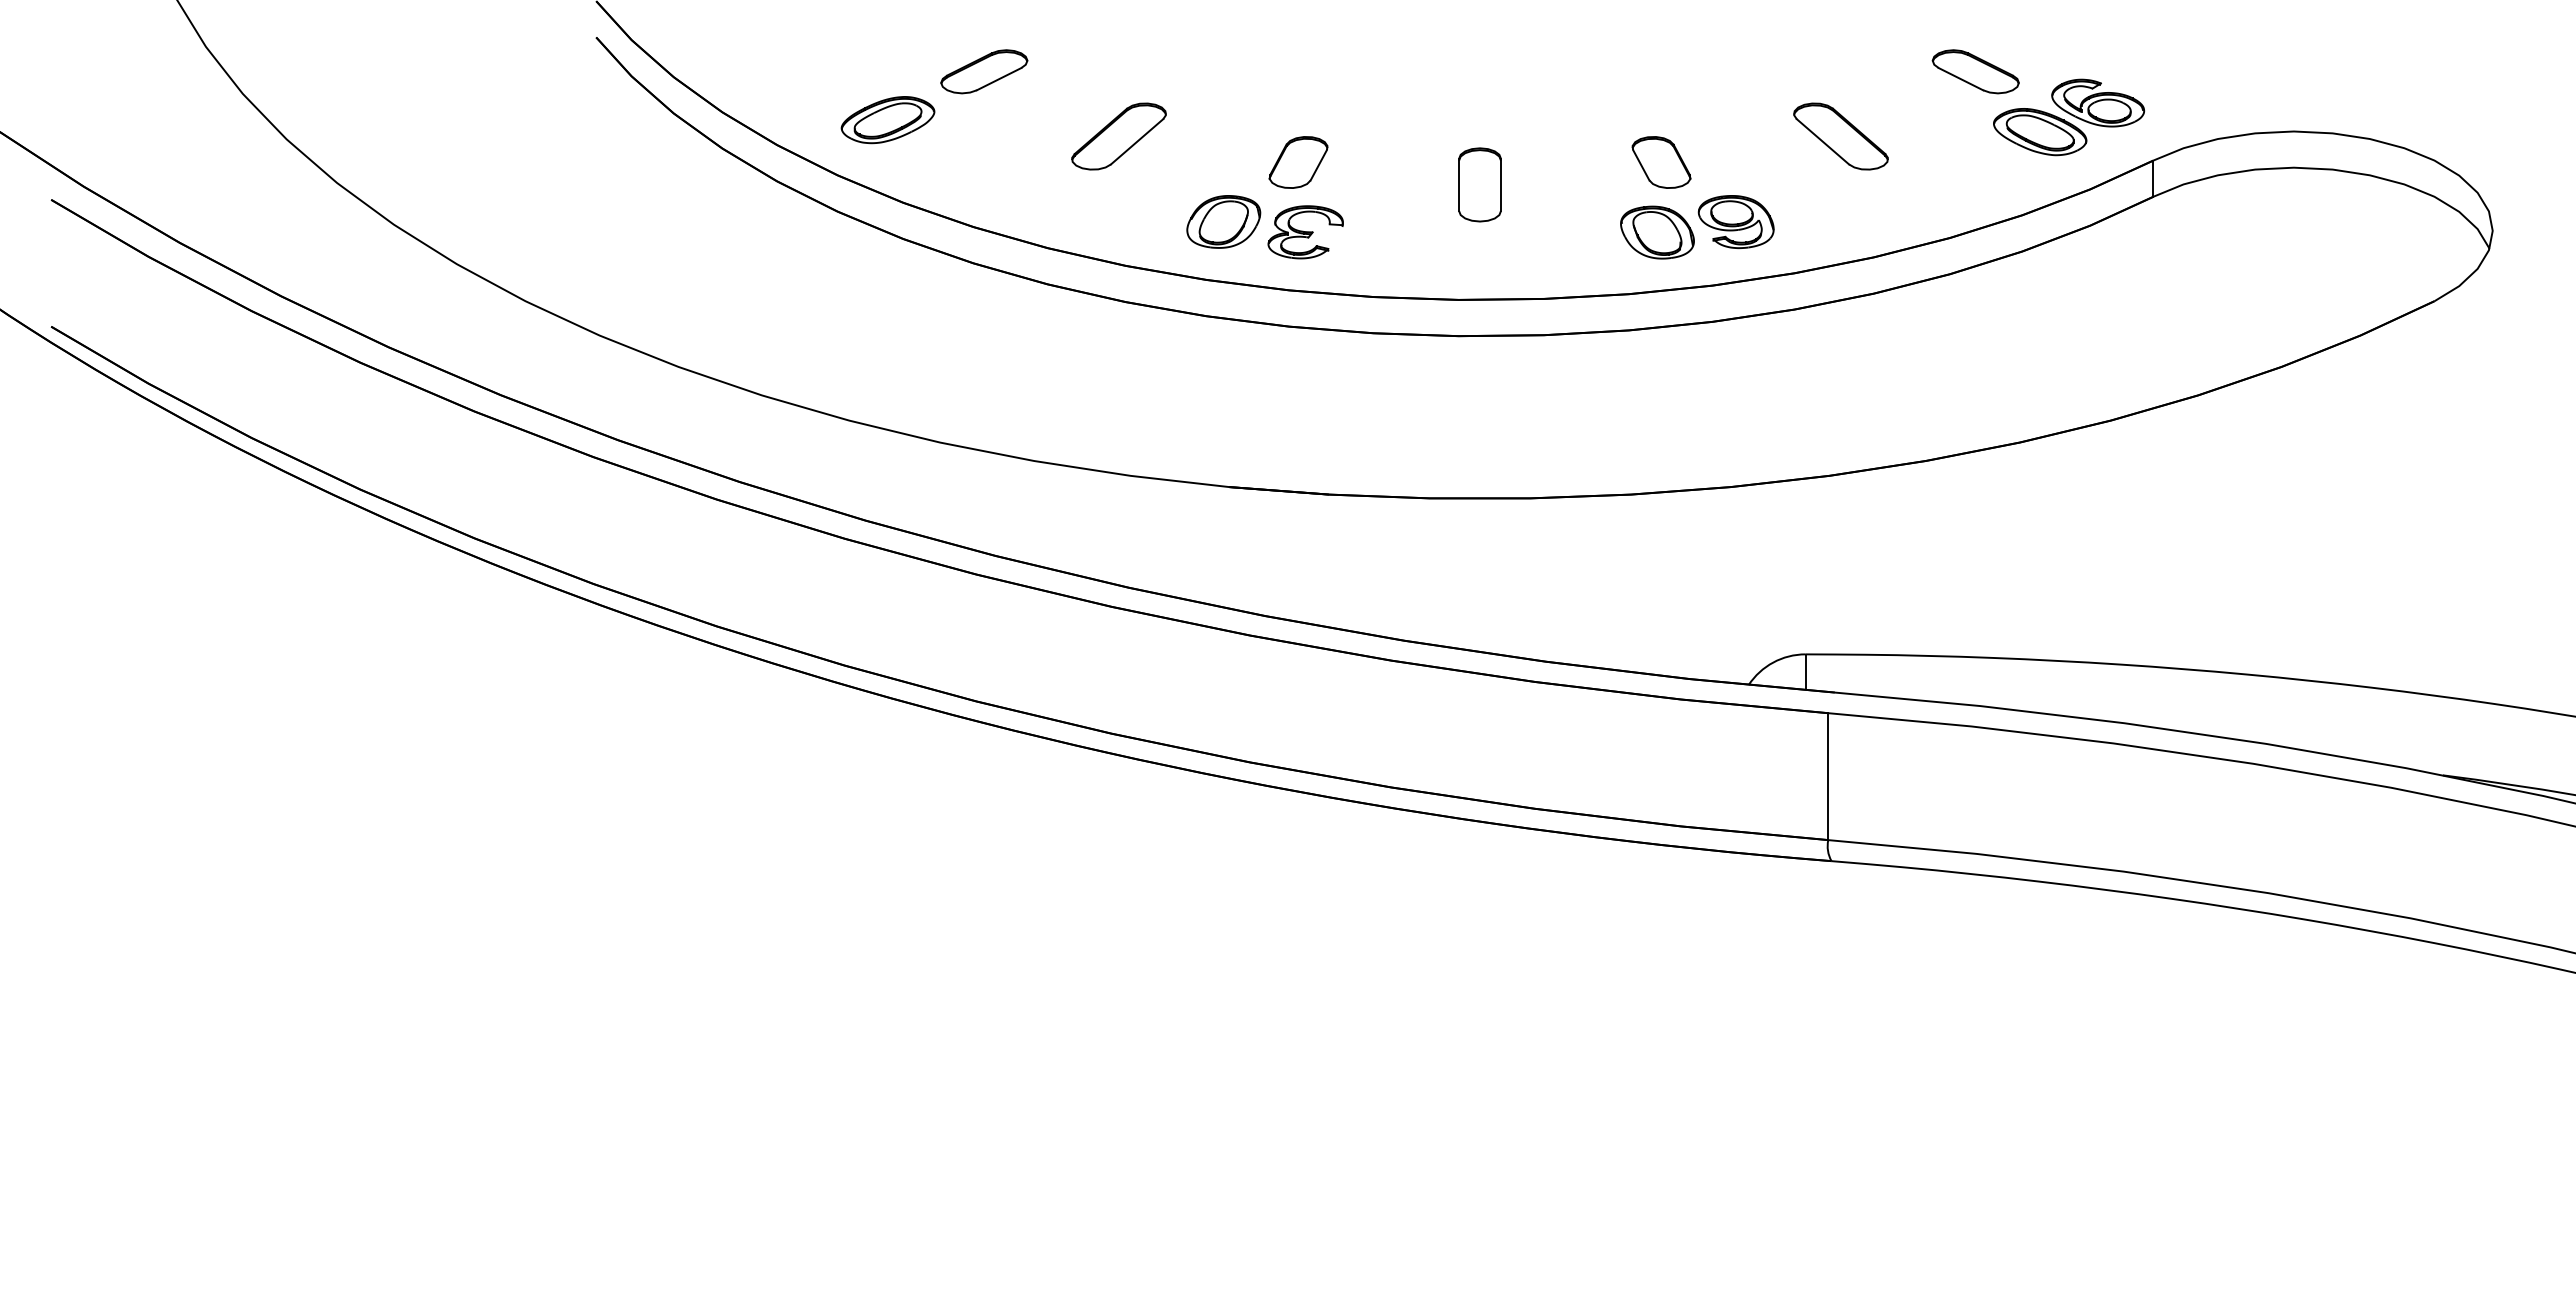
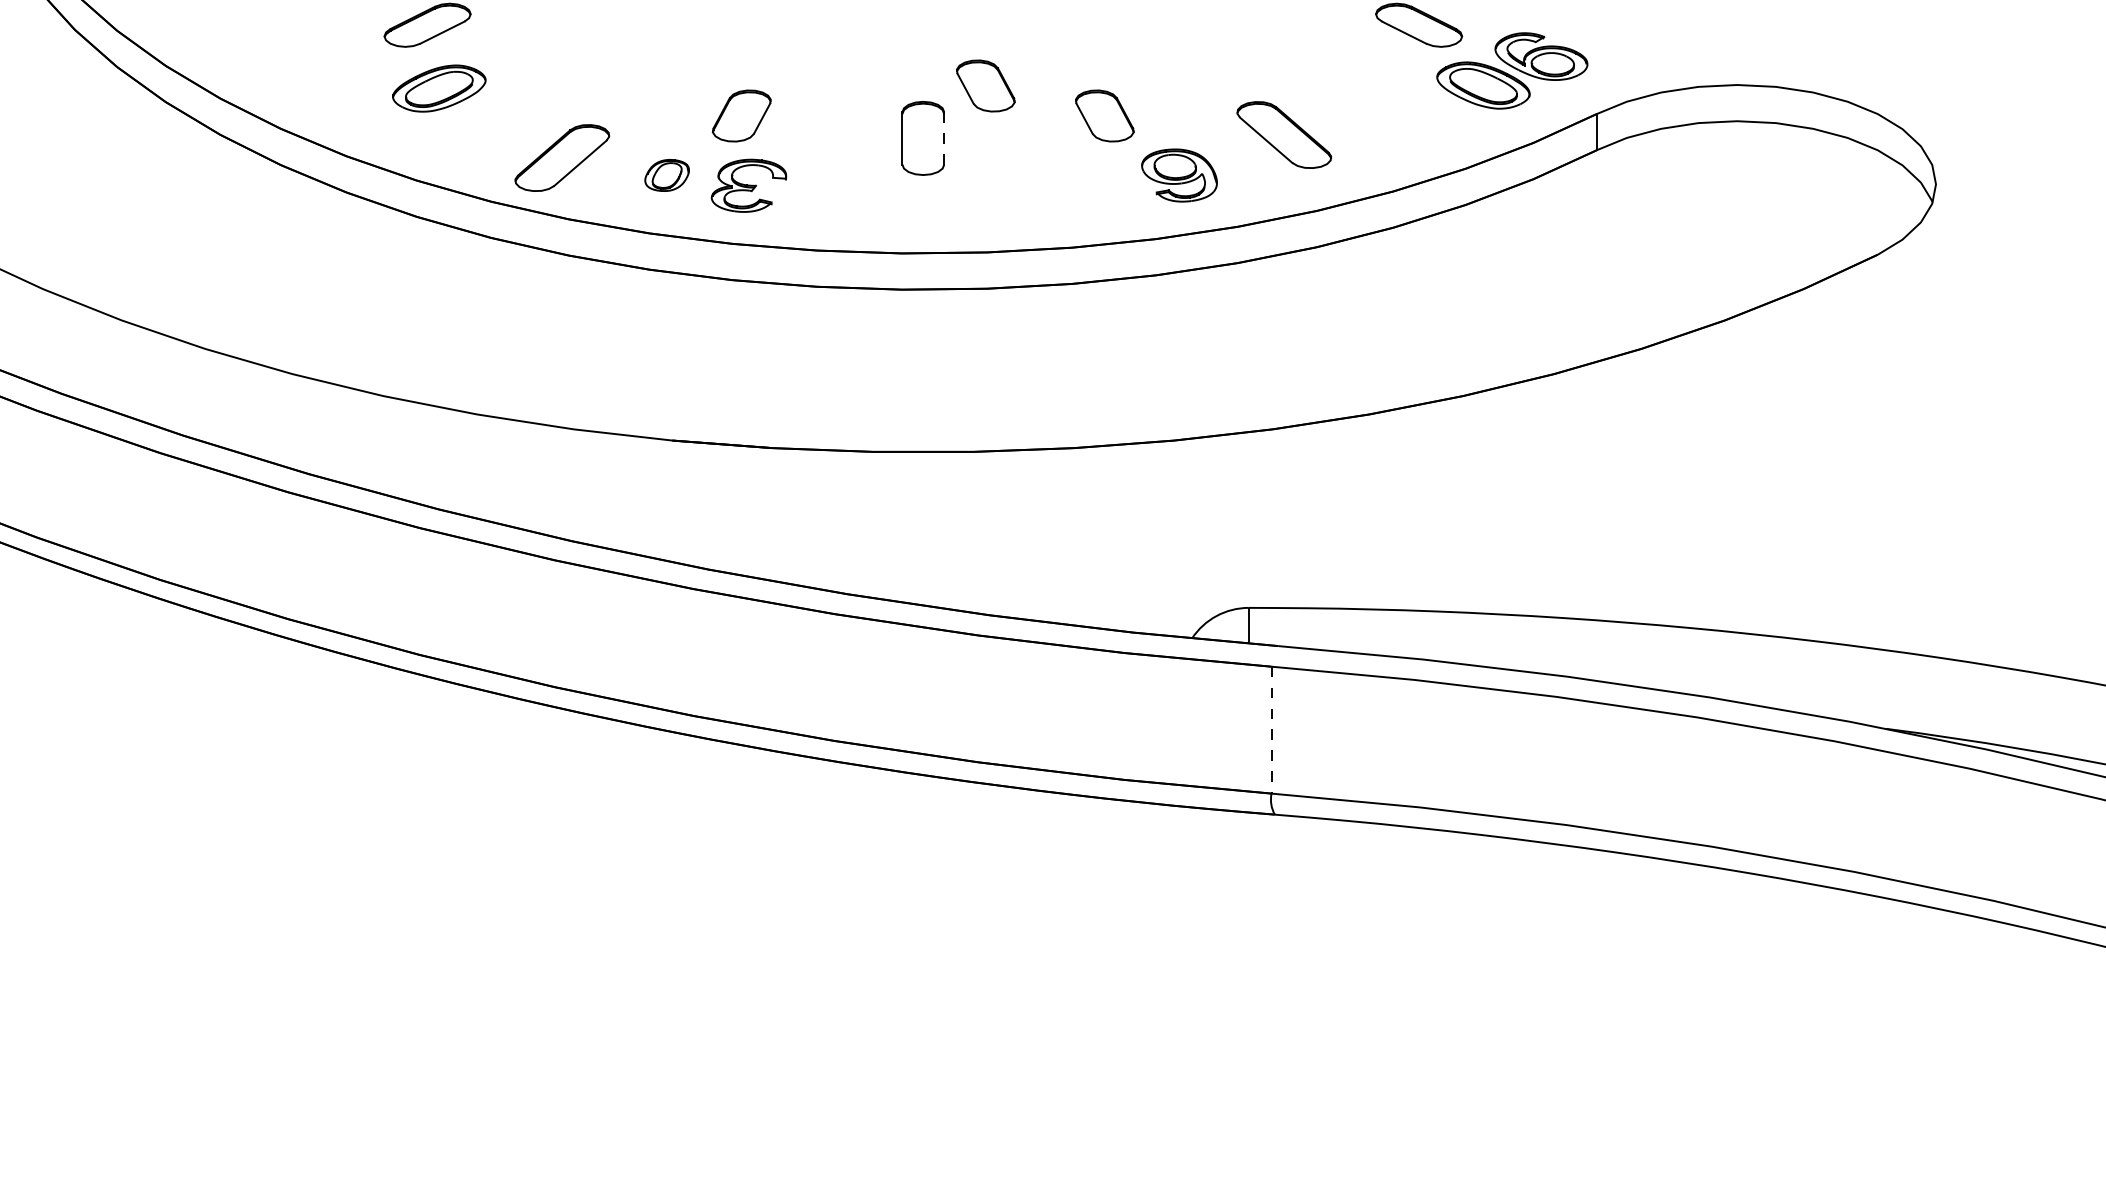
part: (887, 120) -> (438, 89), moved
part: (1542, 132) -> (985, 86), added
part: (1118, 136) -> (561, 158), moved
part: (1840, 136) -> (1283, 135), moved
line: (1500, 184) -> (943, 138), solid -> dashed
part: (1223, 221) -> (666, 175), size x0.6
part: (1657, 232) -> (1100, 186), removed
line: (1828, 777) -> (1271, 731), solid -> dashed

